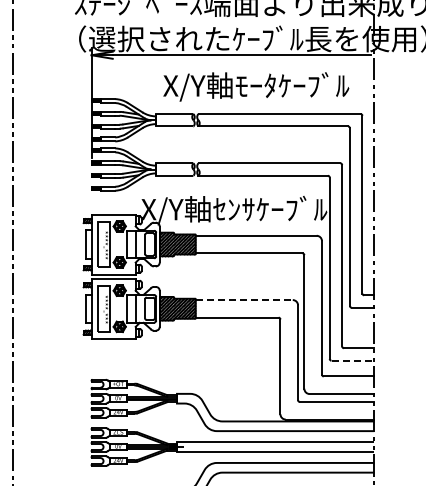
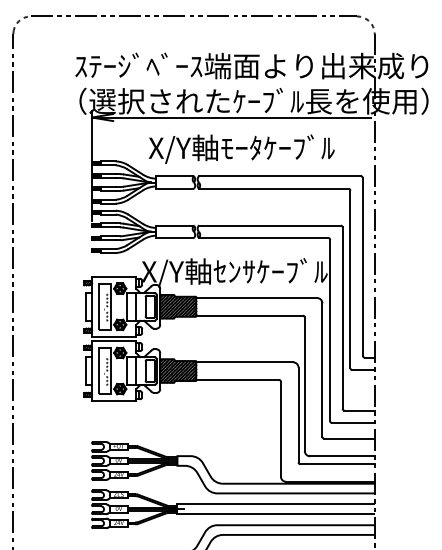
text: (256, 86) -> (241, 148), moved
line: (244, 300) -> (244, 362), dashed -> solid
line: (353, 360) -> (353, 422), dashed -> solid

